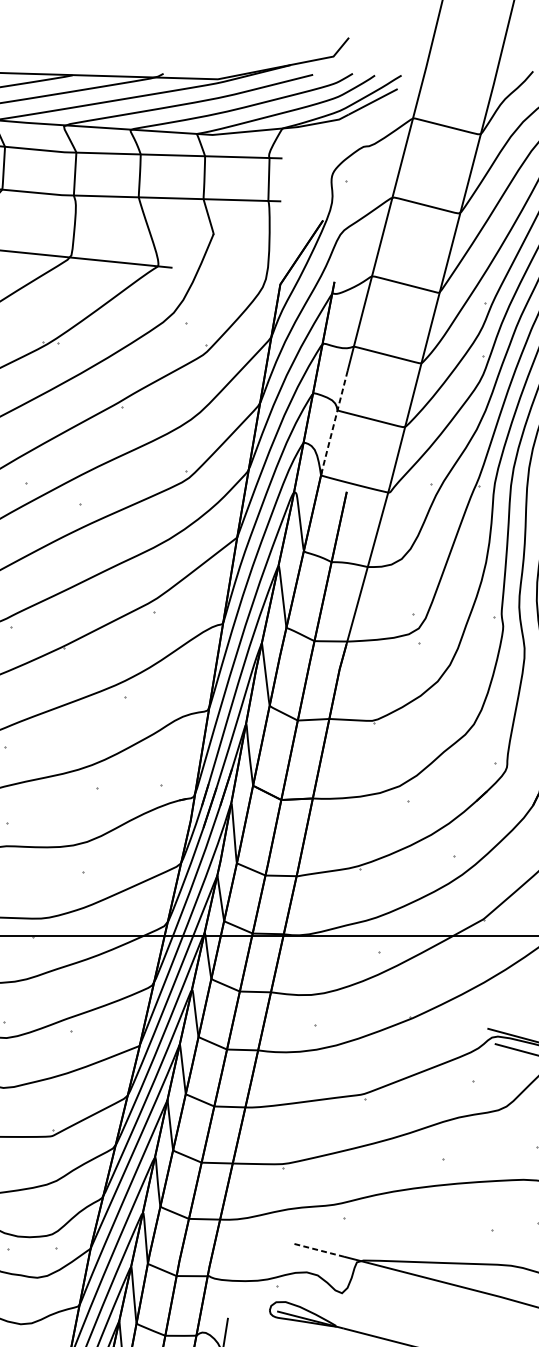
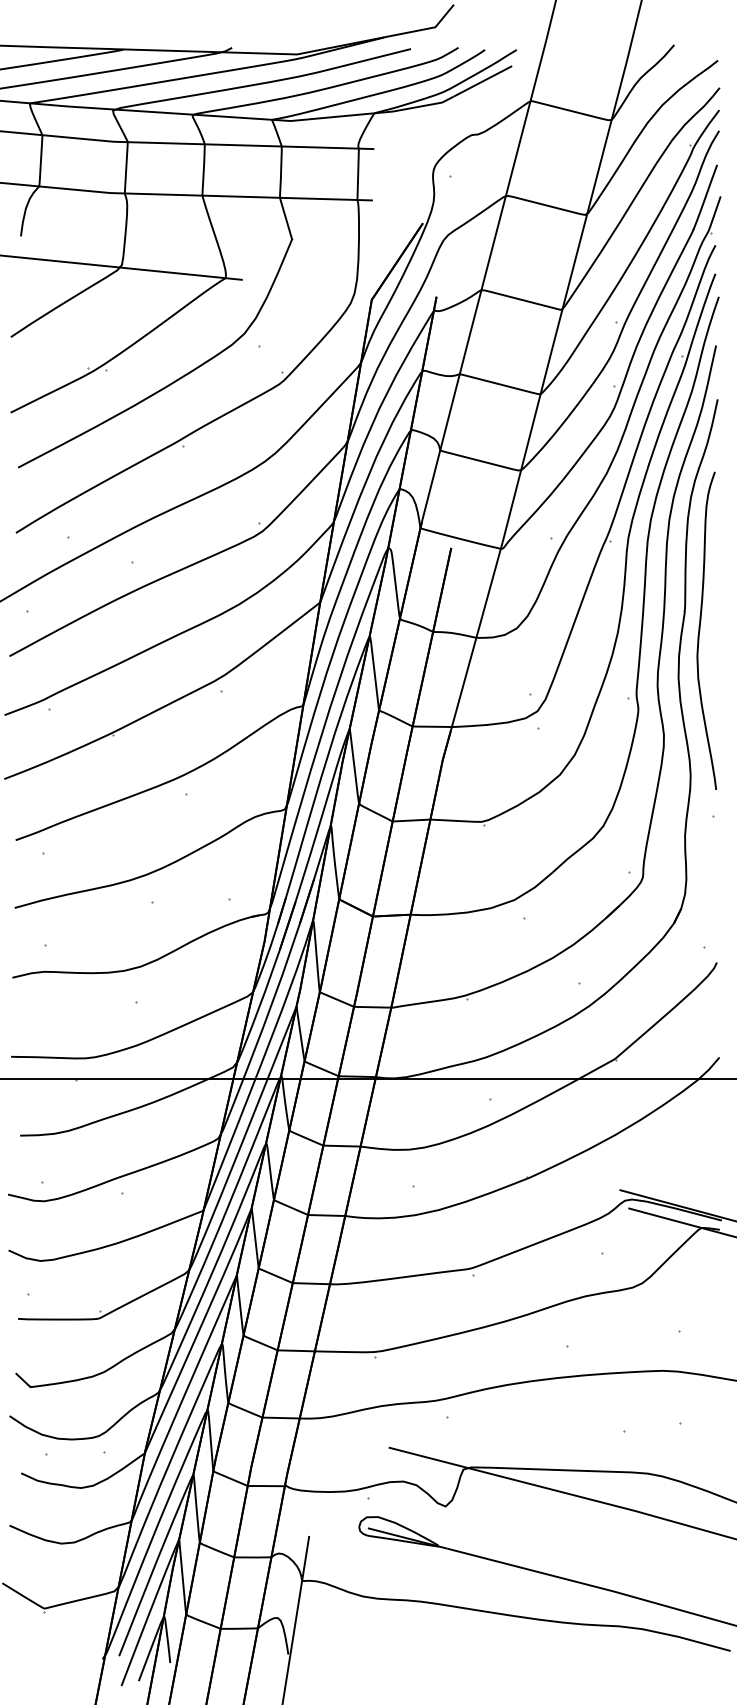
line: (335, 420) -> (437, 462), dashed -> solid
line: (319, 1250) -> (418, 1455), dashed -> solid

